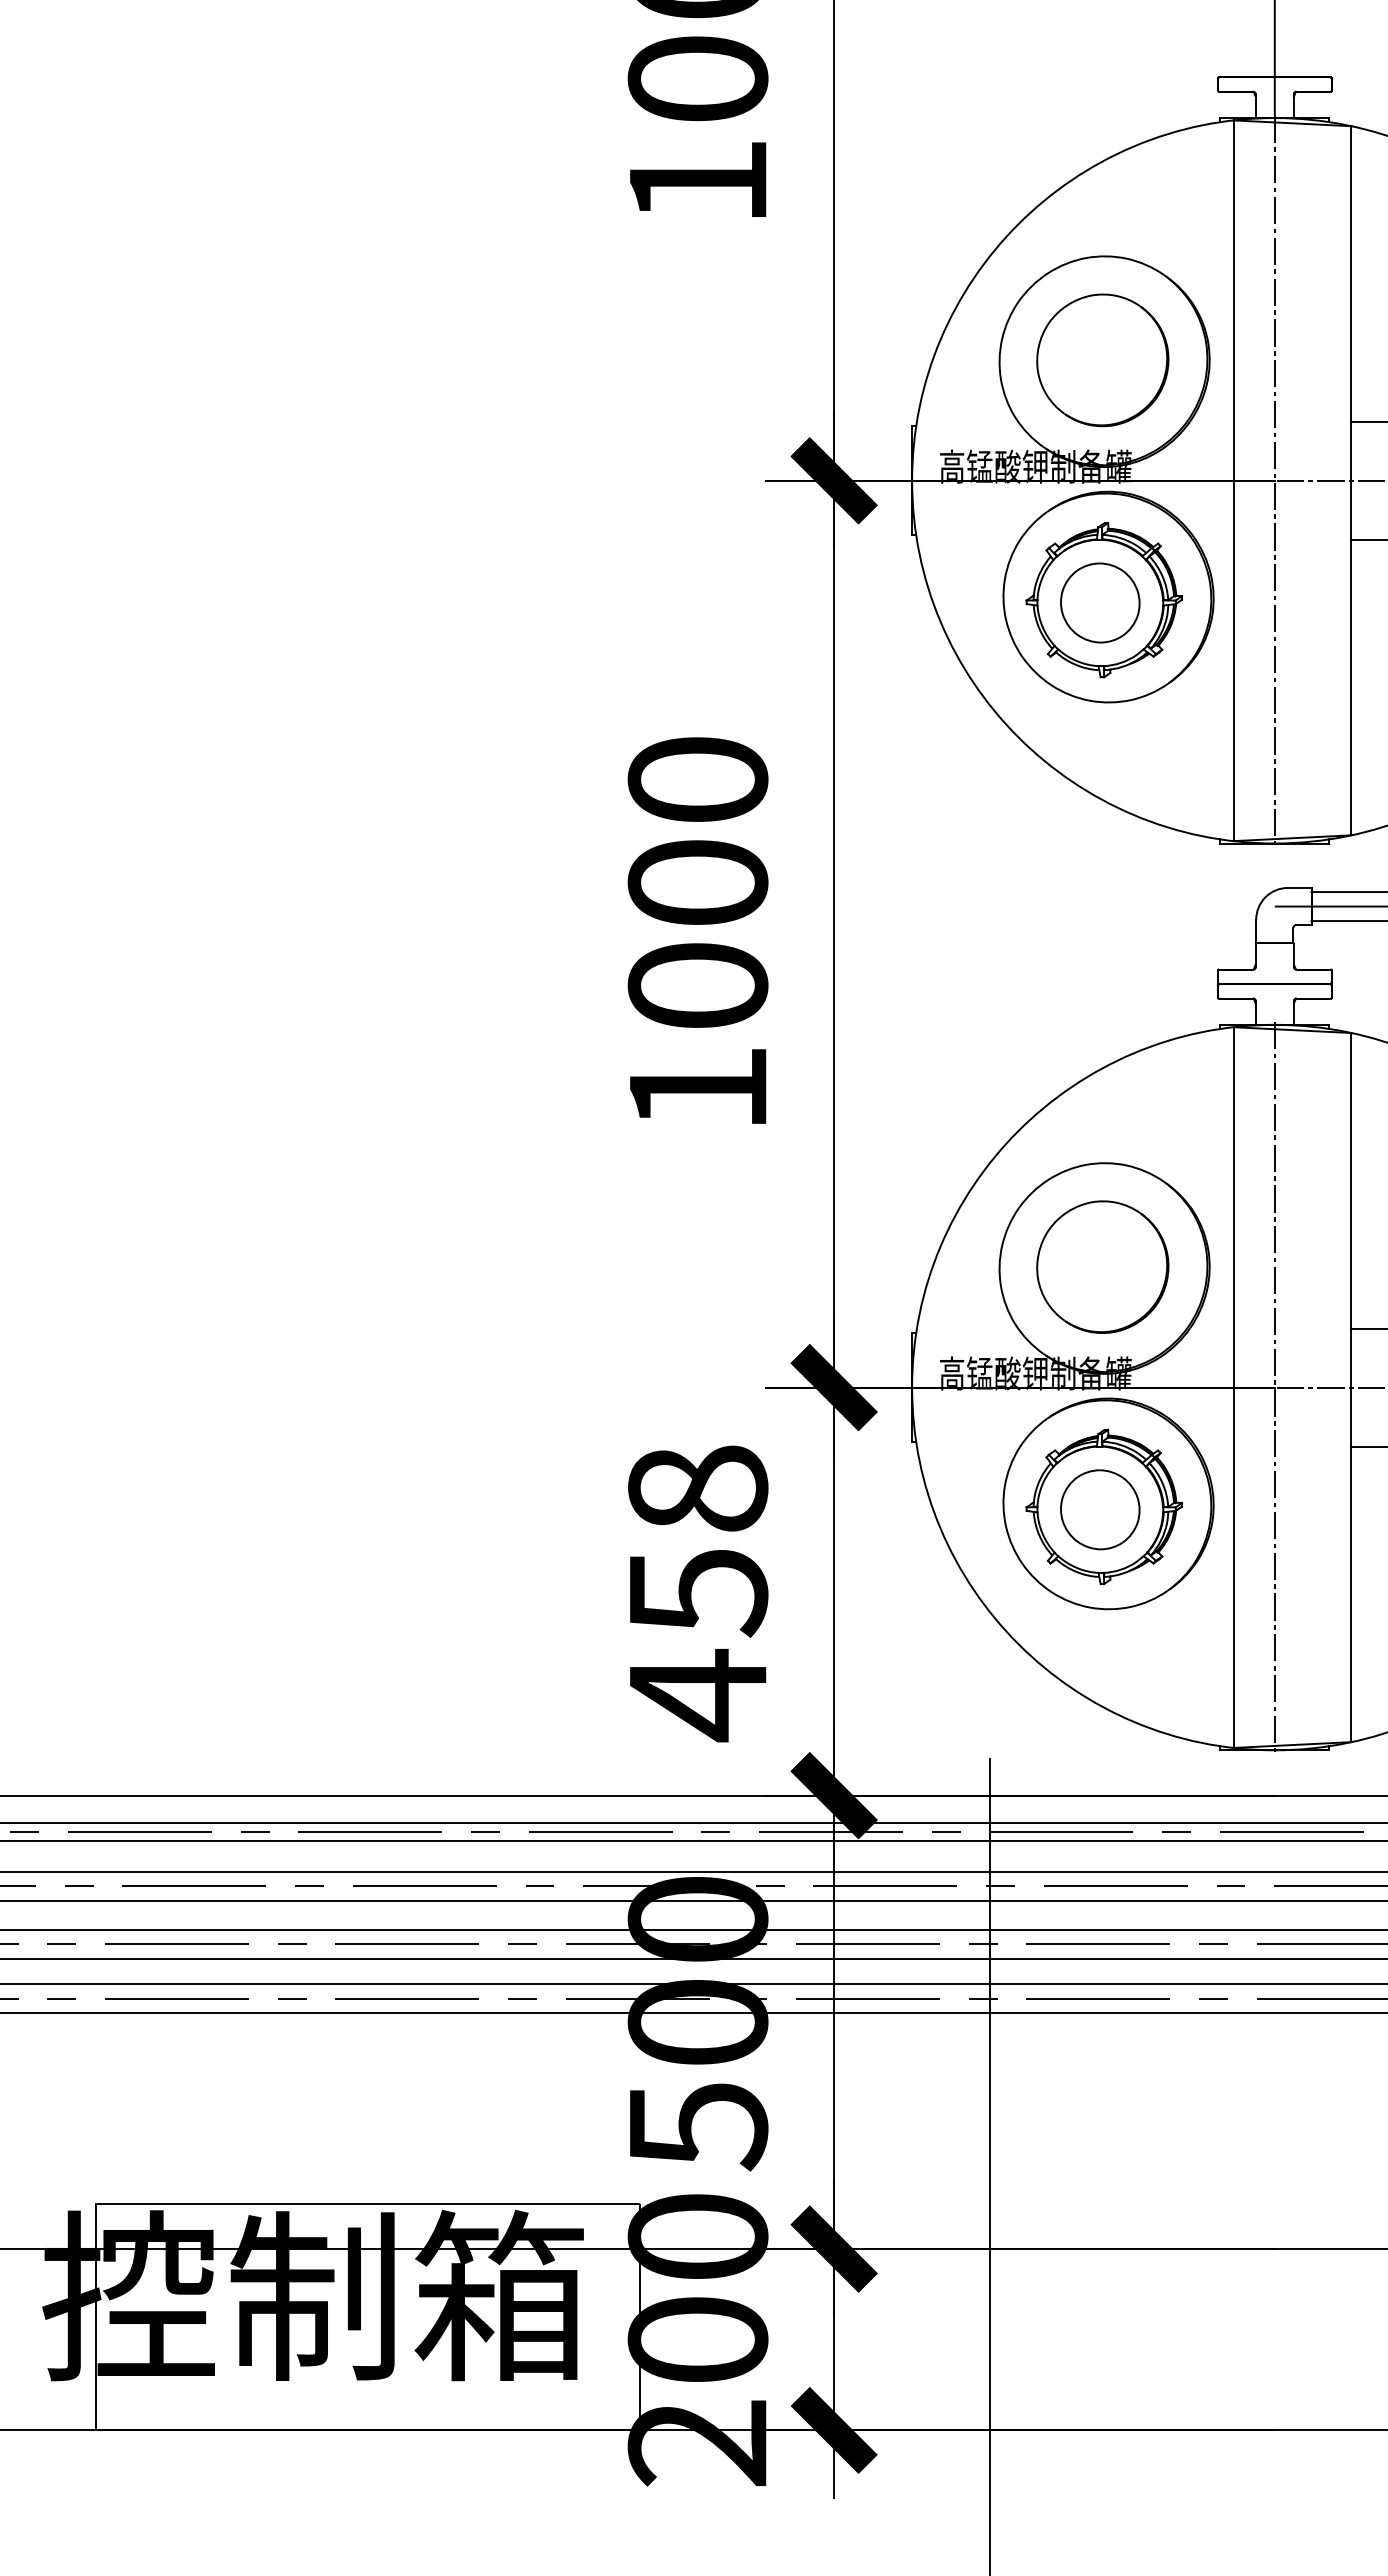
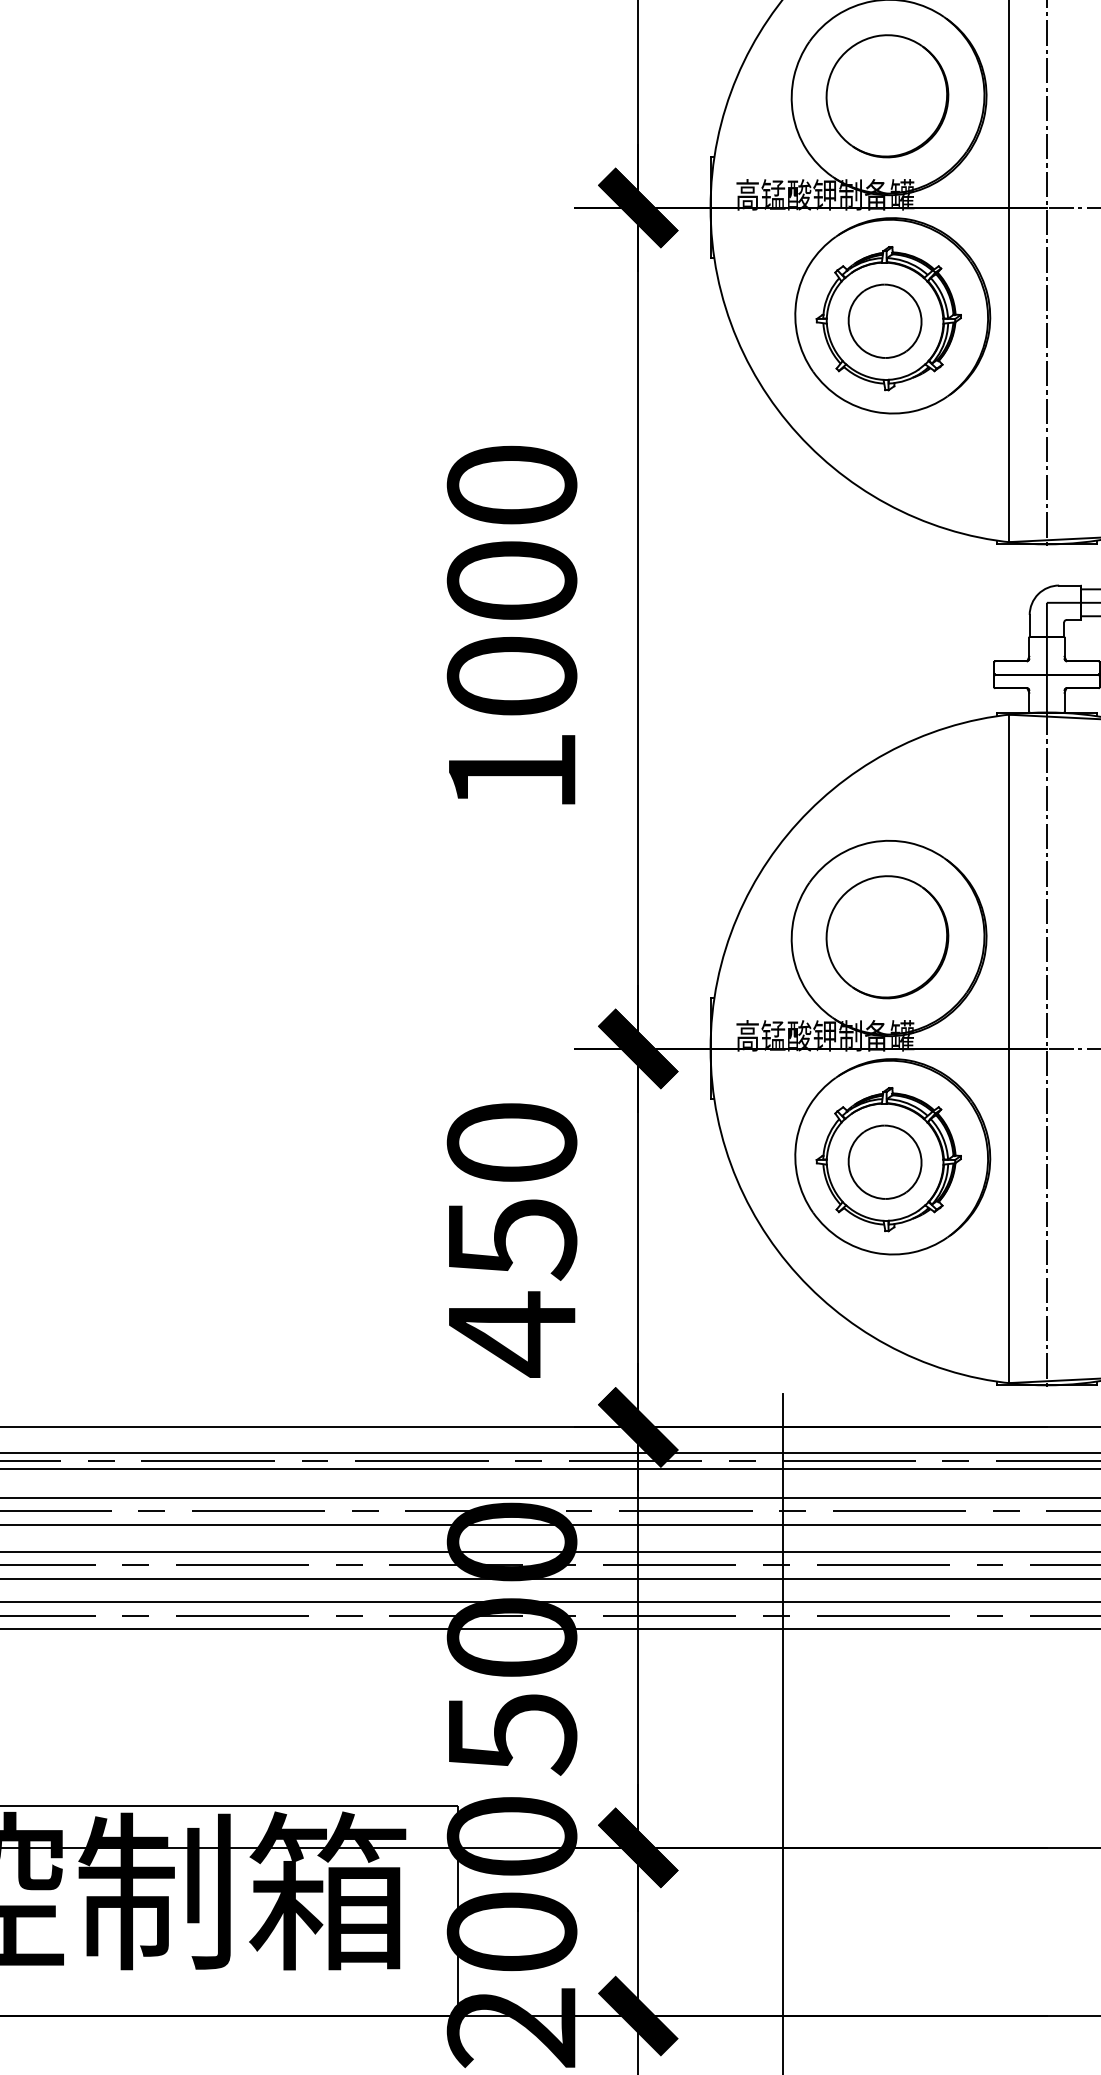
line: (1274, 964) -> (1046, 656), added
text: (697, 1488) -> (511, 1142), 458 -> 450

